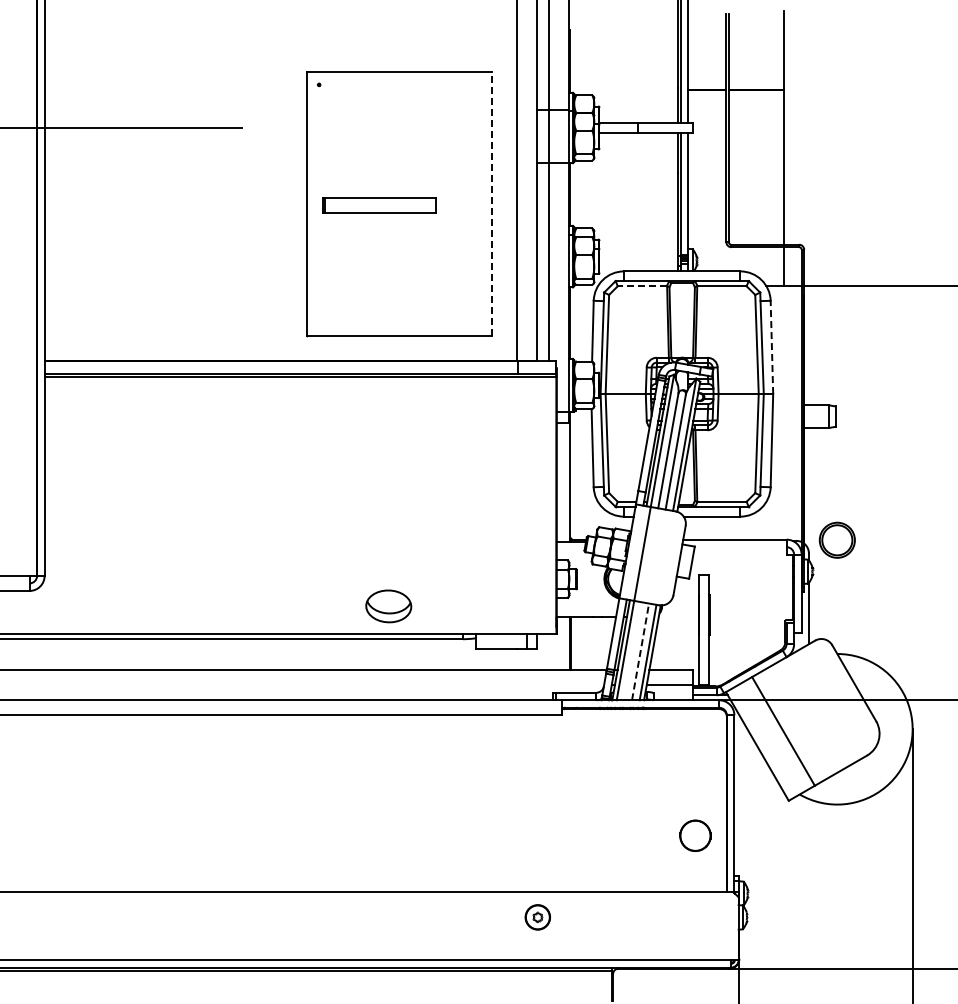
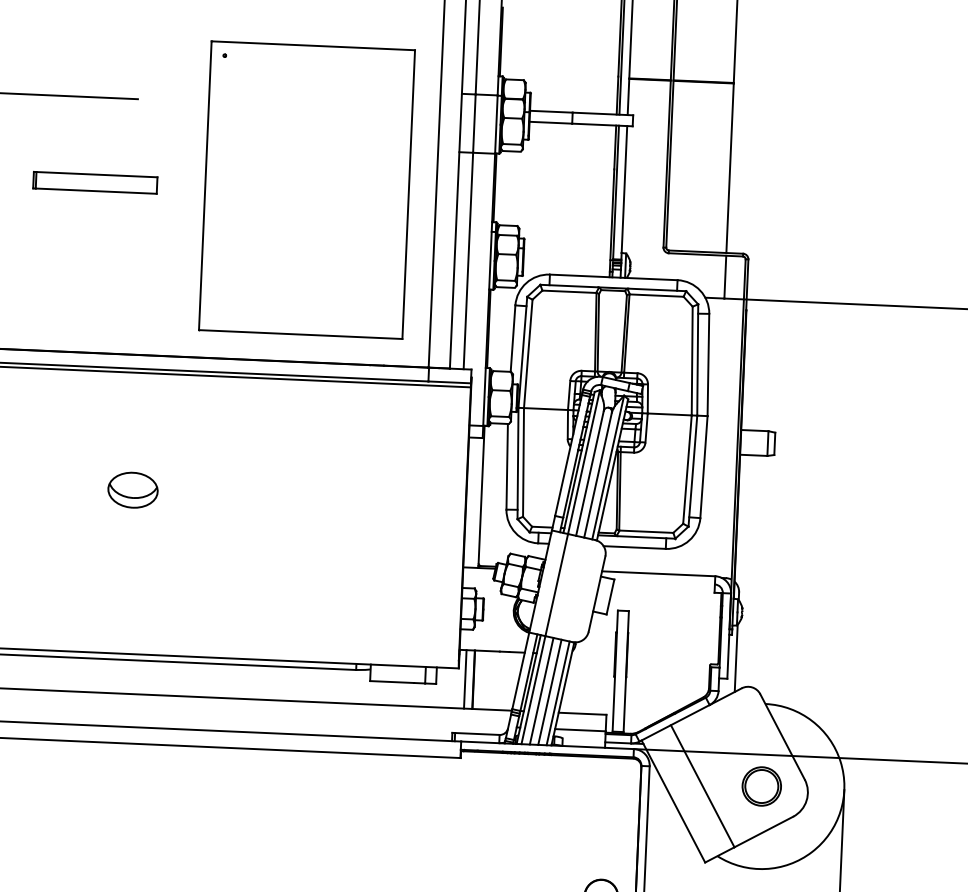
line: (492, 204) -> (409, 195), dashed -> solid
part: (379, 205) -> (95, 182), moved
line: (642, 286) -> (569, 292), dashed -> solid
line: (771, 347) -> (707, 365), dashed -> solid
part: (836, 539) -> (760, 785), moved
part: (388, 606) -> (132, 490), moved
line: (562, 643) -> (464, 679), added
line: (632, 651) -> (541, 691), added
line: (640, 651) -> (549, 691), dashed -> solid

